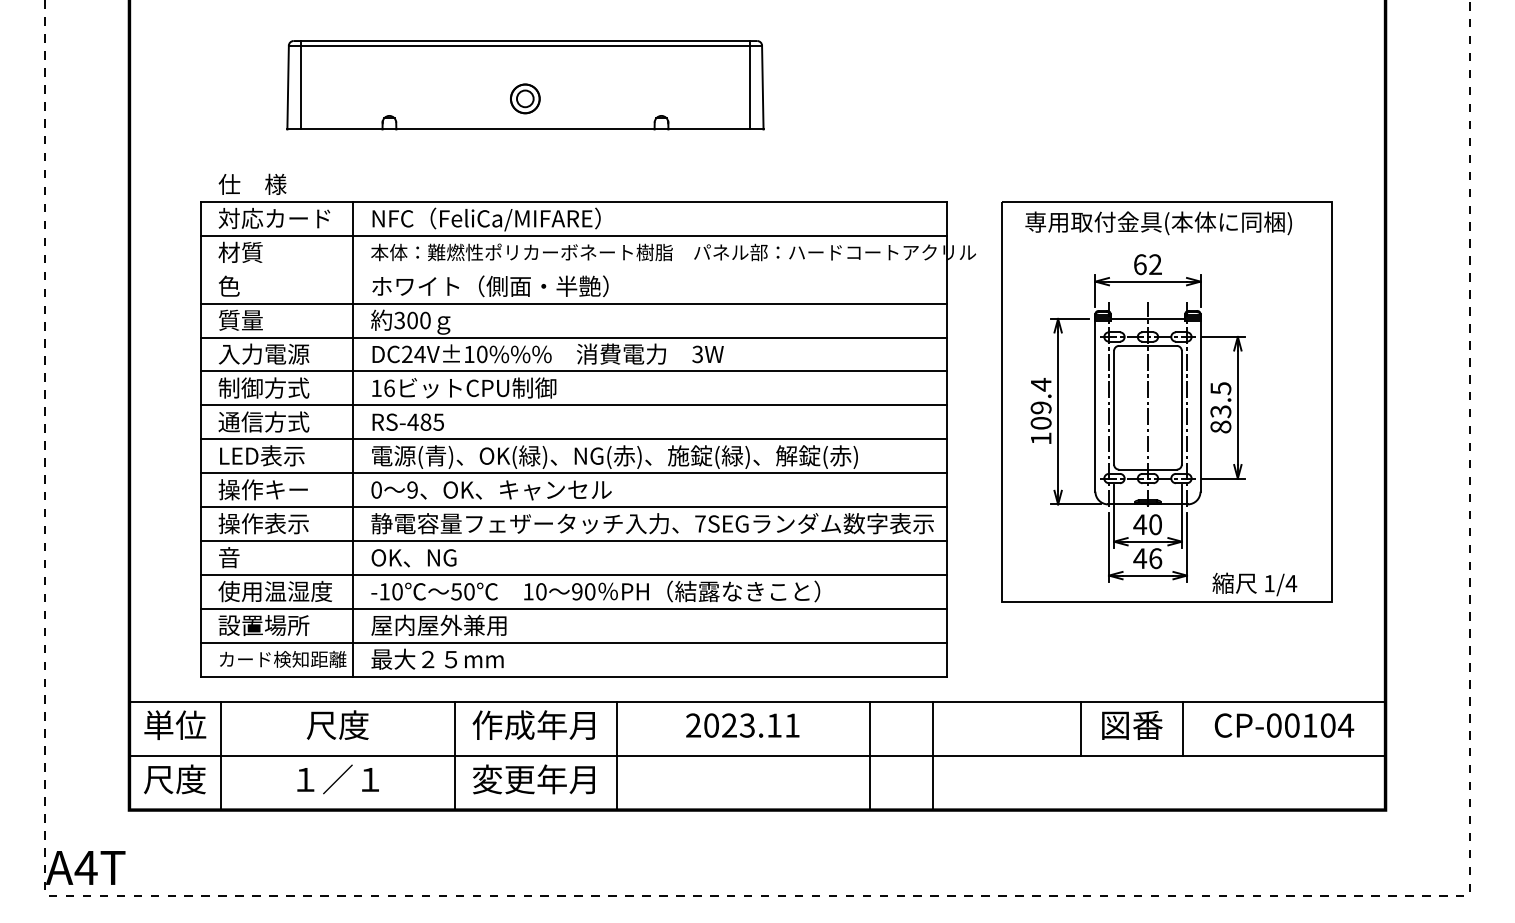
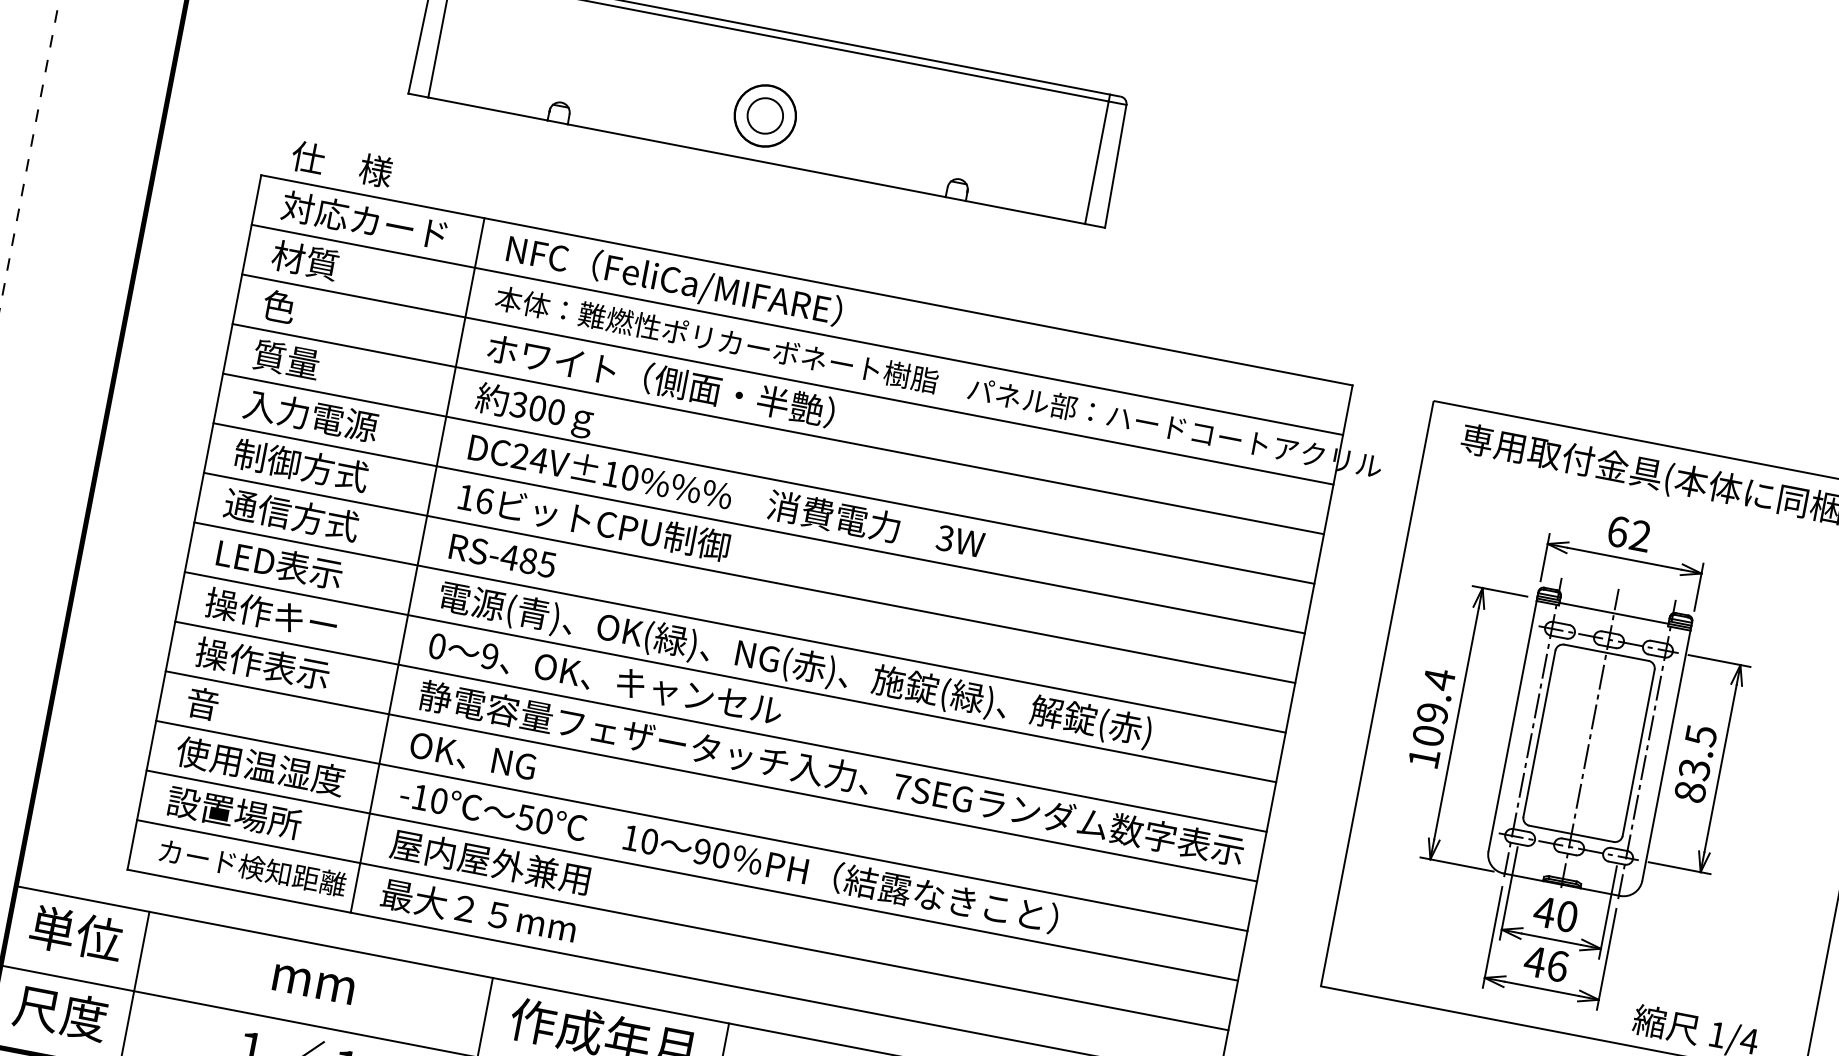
part: (524, 98) -> (764, 115), size x1.43
line: (573, 269) -> (787, 379), added
text: (337, 724) -> (314, 978), 尺度 -> mm

